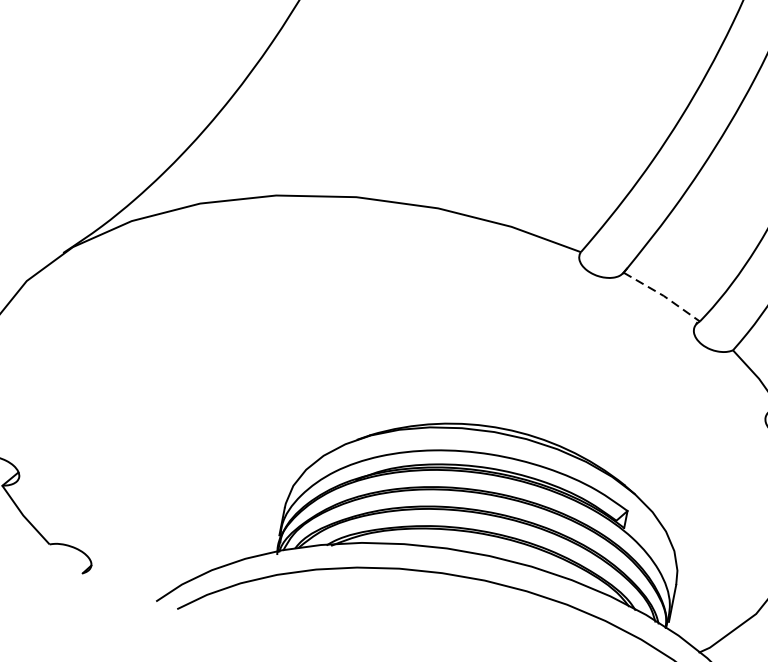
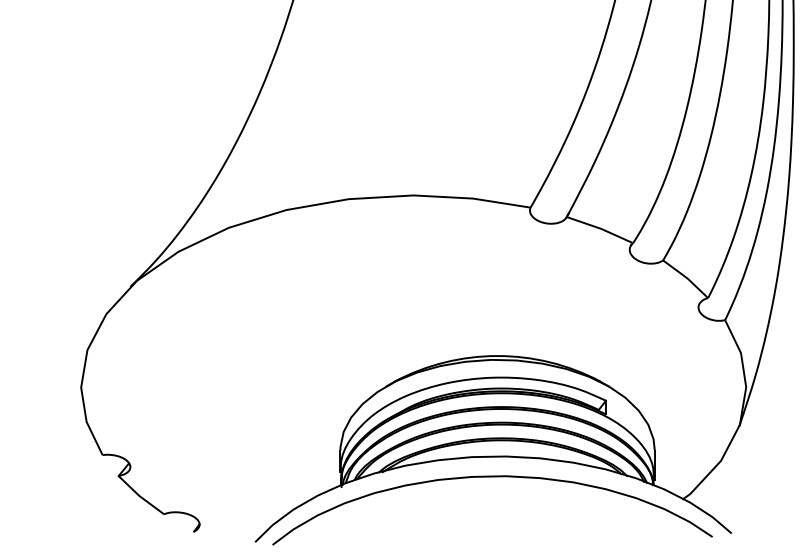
line: (664, 295) -> (601, 228), dashed -> solid

